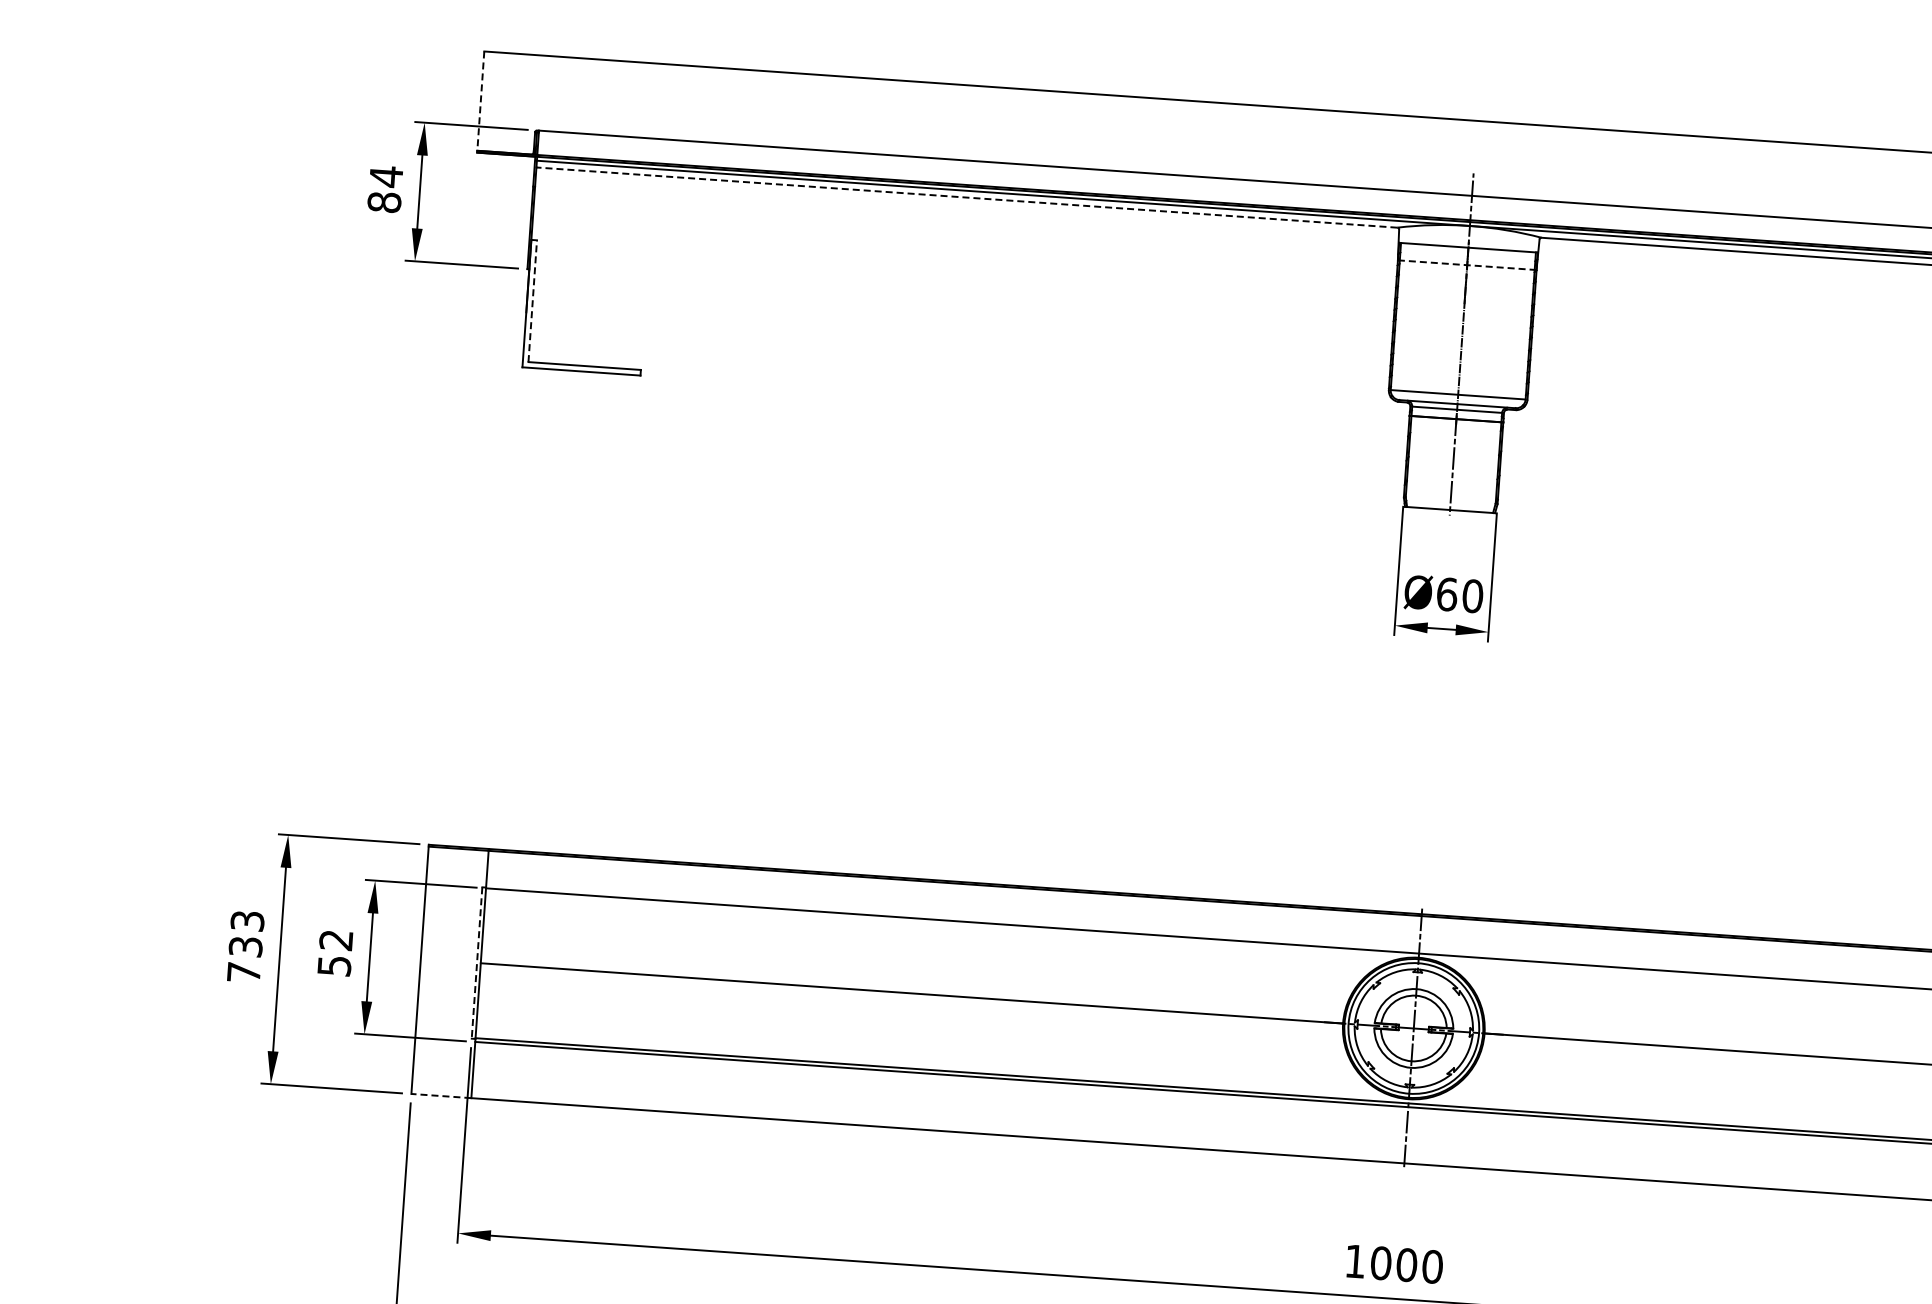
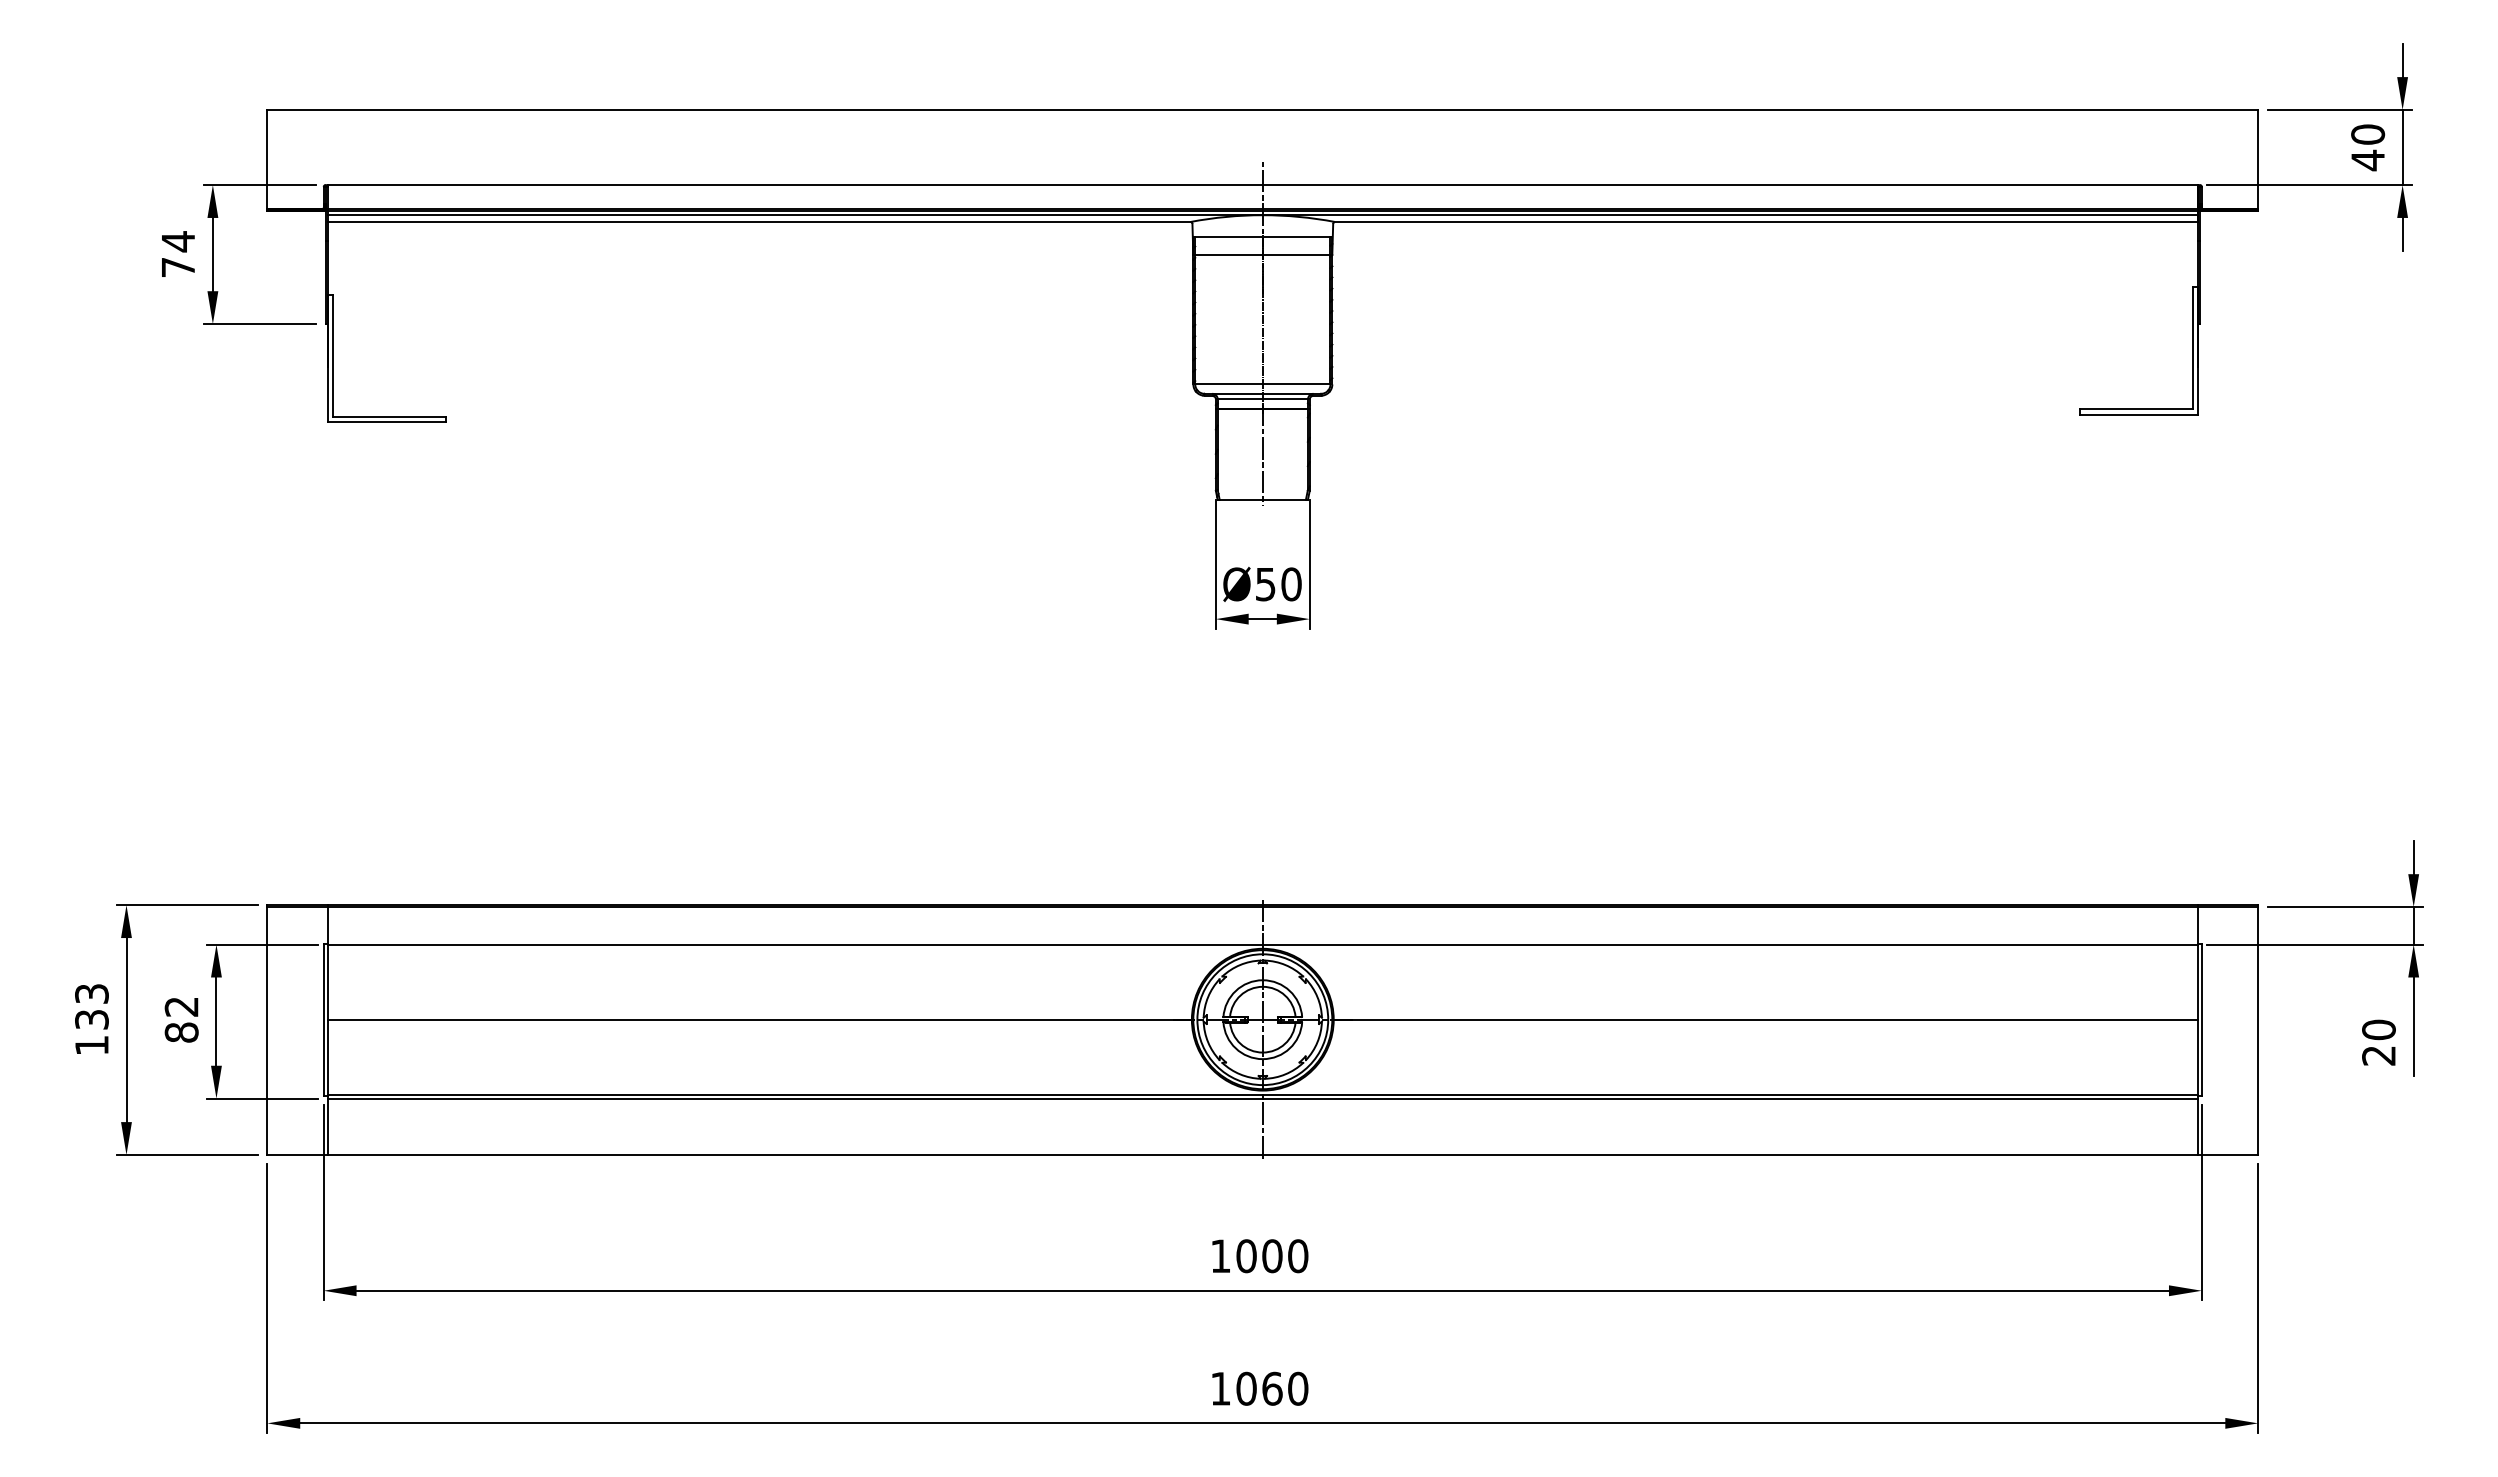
line: (480, 101) -> (267, 160), dashed -> solid
line: (967, 197) -> (759, 221), dashed -> solid
text: (384, 202) -> (178, 267), 84 -> 74
line: (1467, 265) -> (1263, 254), dashed -> solid
line: (533, 301) -> (333, 355), dashed -> solid
text: (1446, 594) -> (1265, 584), Ø60 -> Ø50
line: (476, 962) -> (323, 1019), dashed -> solid
text: (334, 965) -> (181, 1032), 52 -> 82
text: (243, 972) -> (91, 1045), 733 -> 133
line: (440, 1095) -> (296, 1154), dashed -> solid

